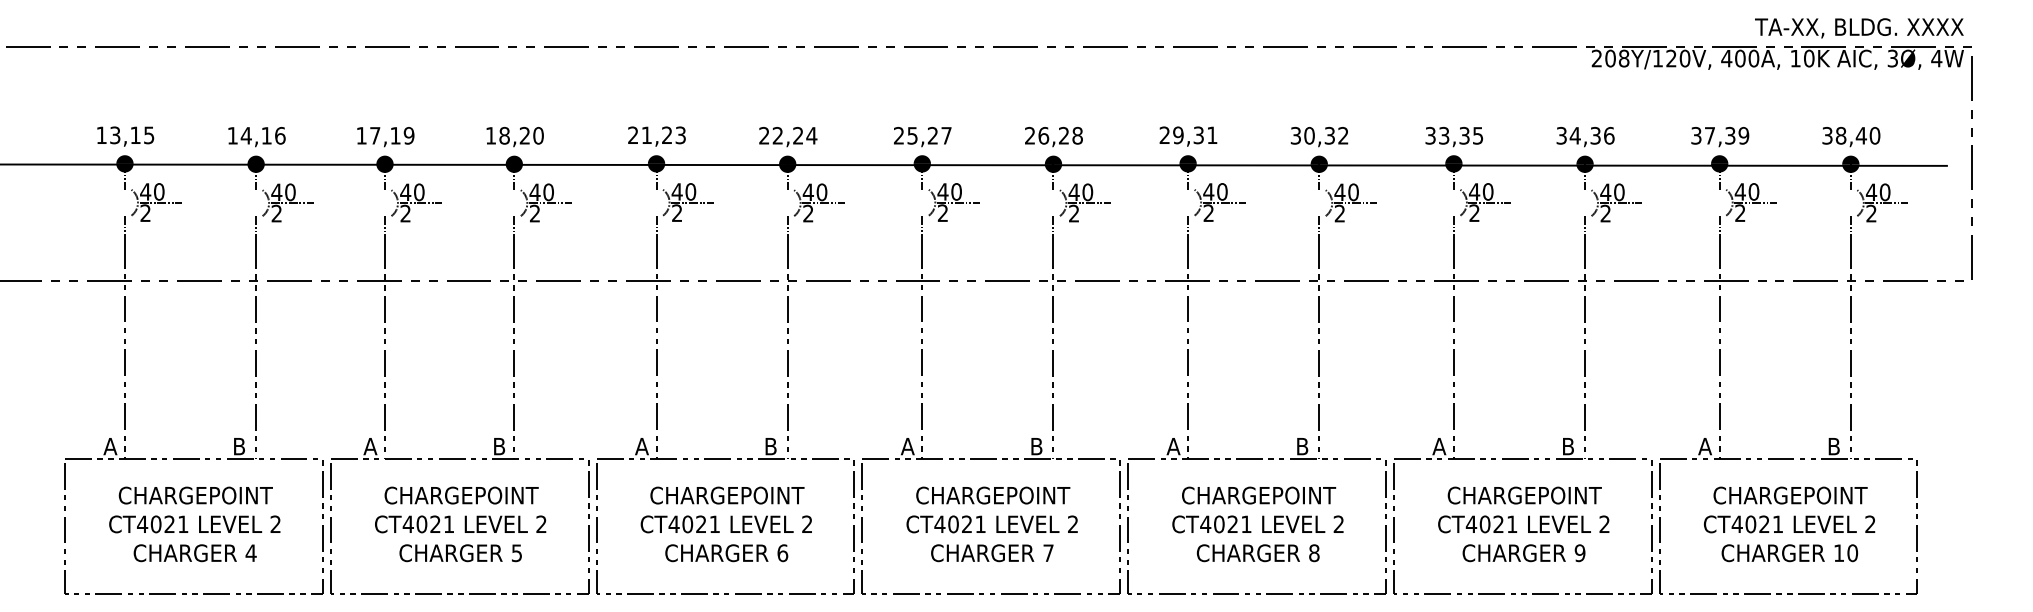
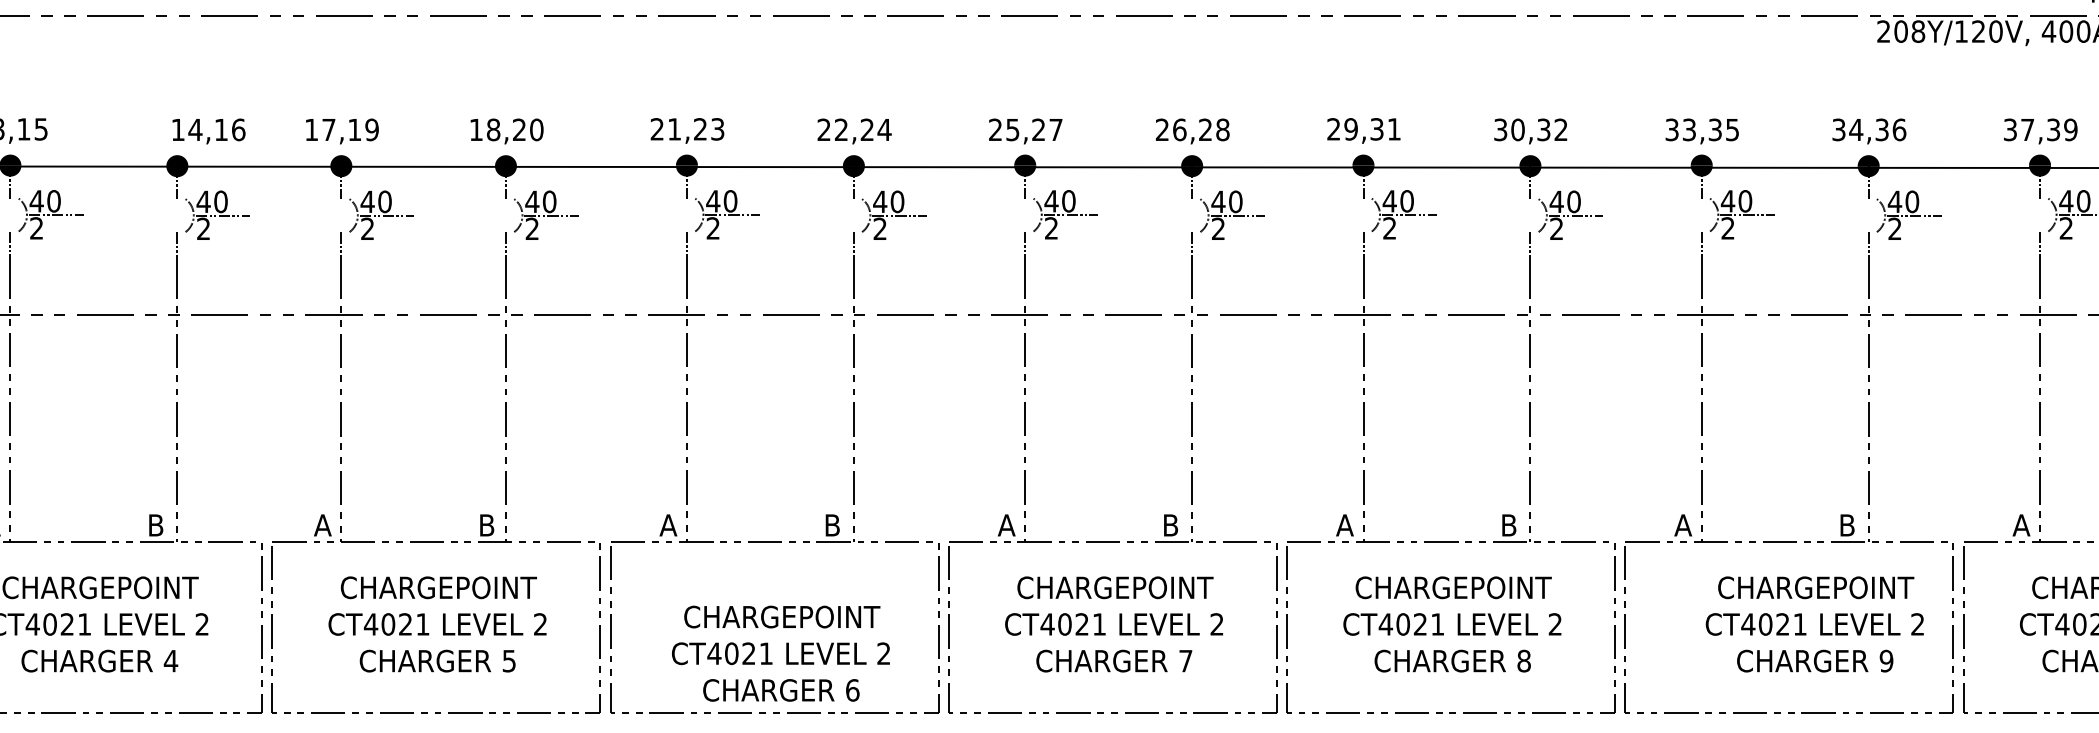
text: (256, 137) -> (208, 132), moved
text: (725, 524) -> (779, 653), moved
text: (1523, 524) -> (1814, 624), moved

